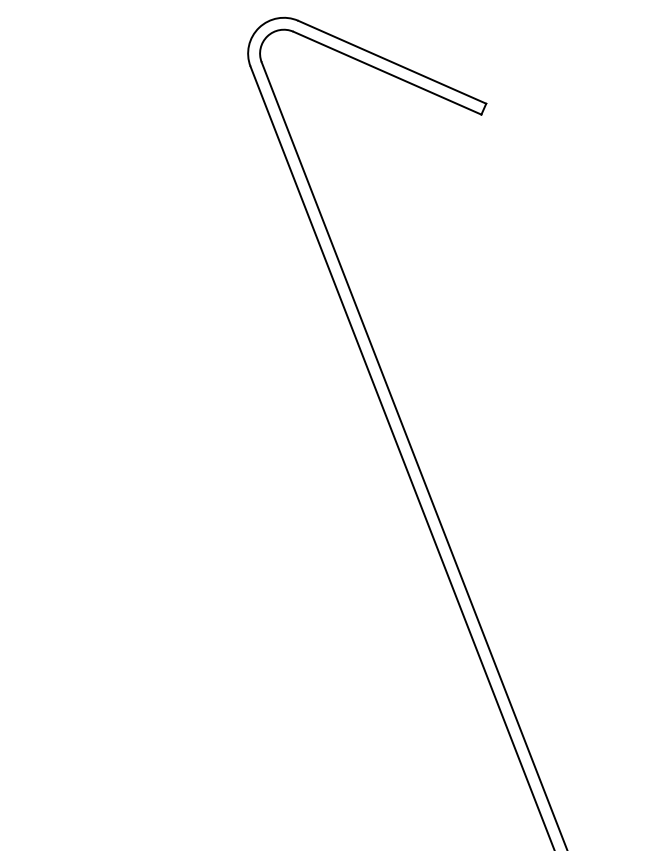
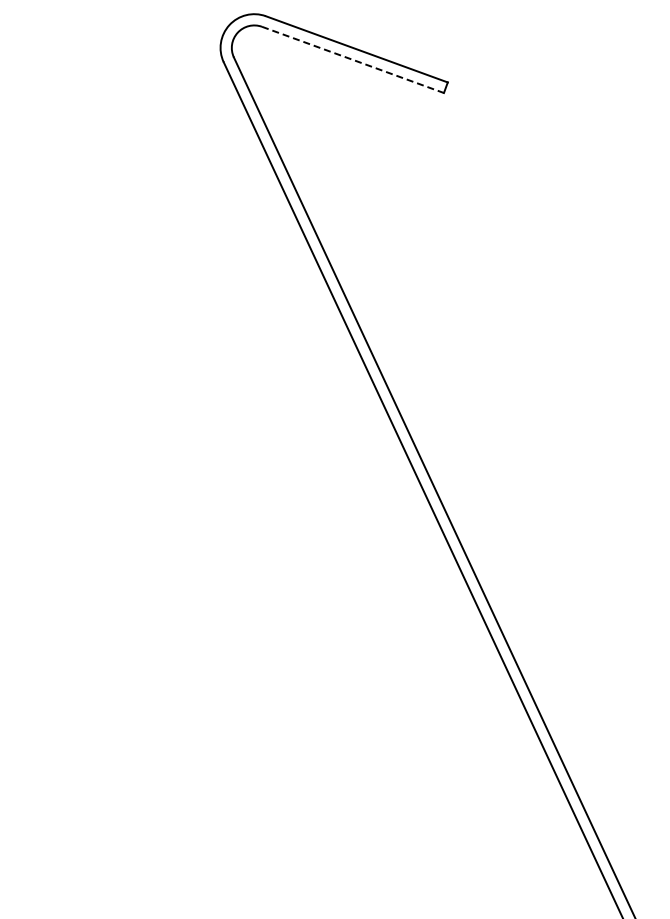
line: (388, 72) -> (353, 59), solid -> dashed

